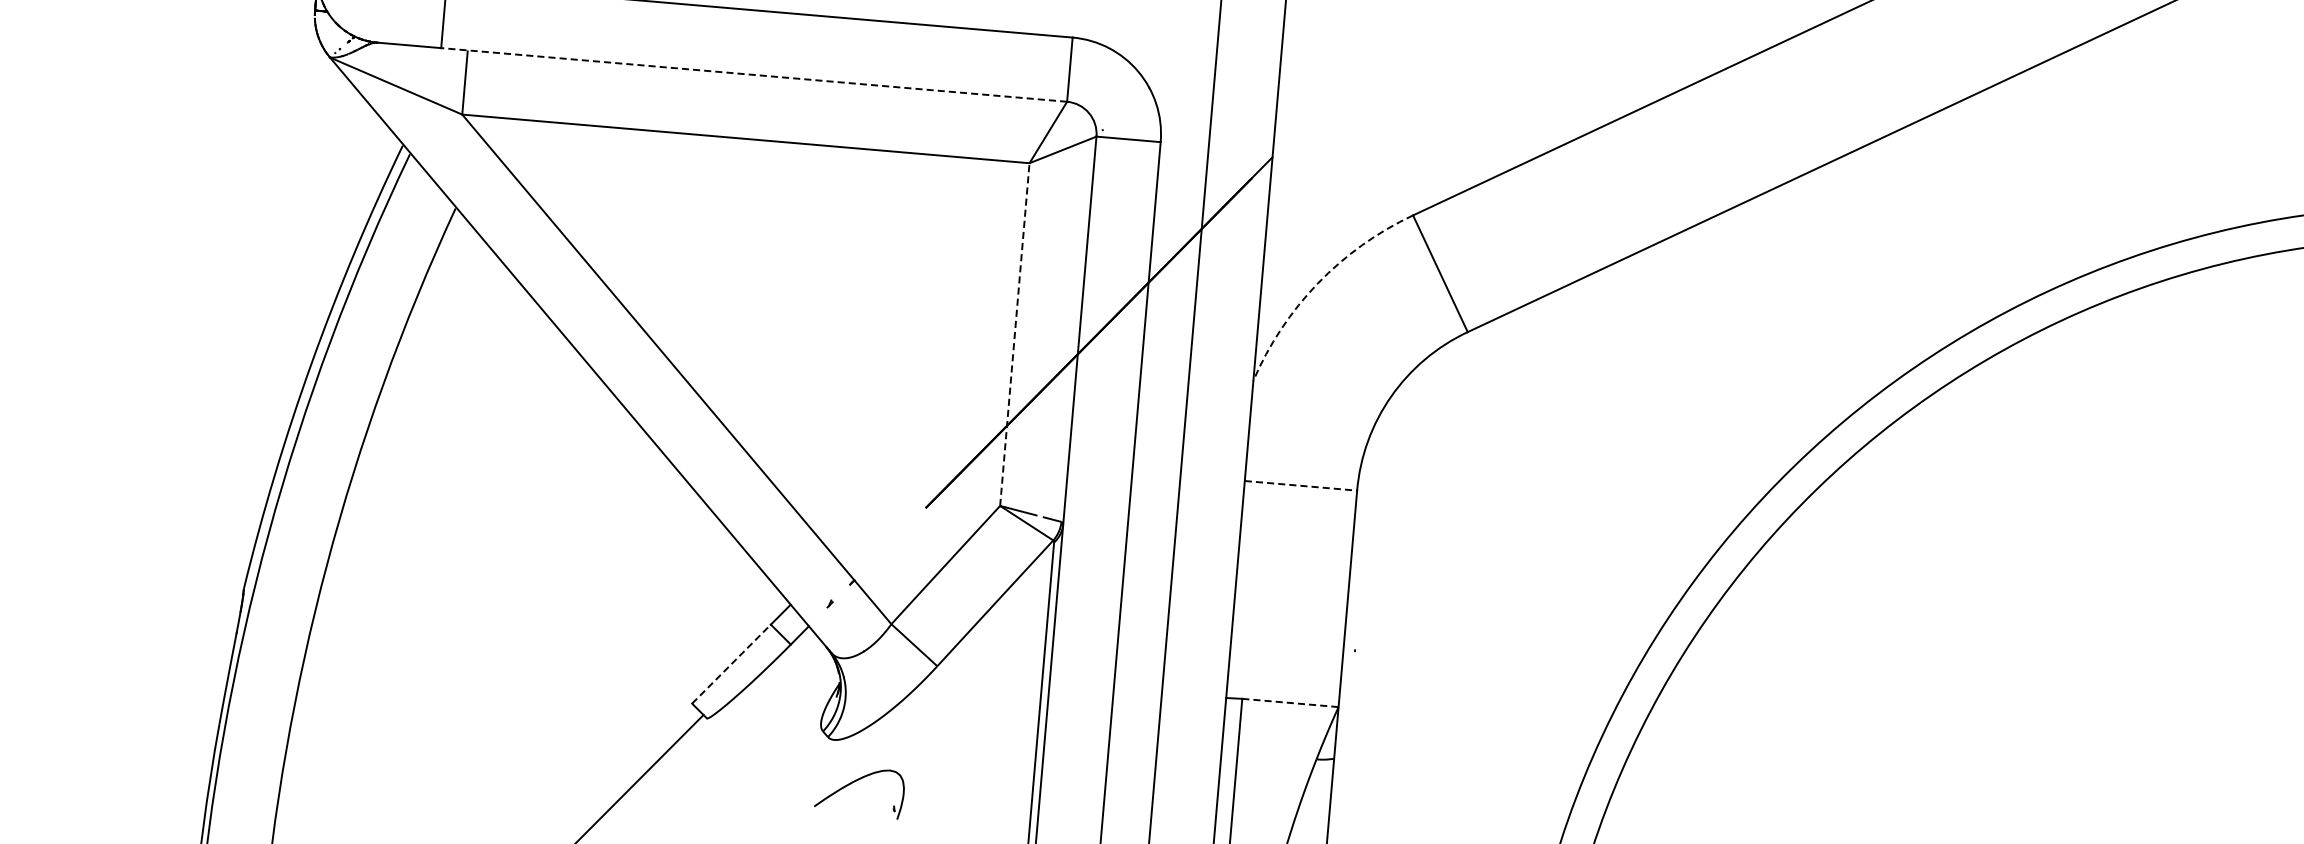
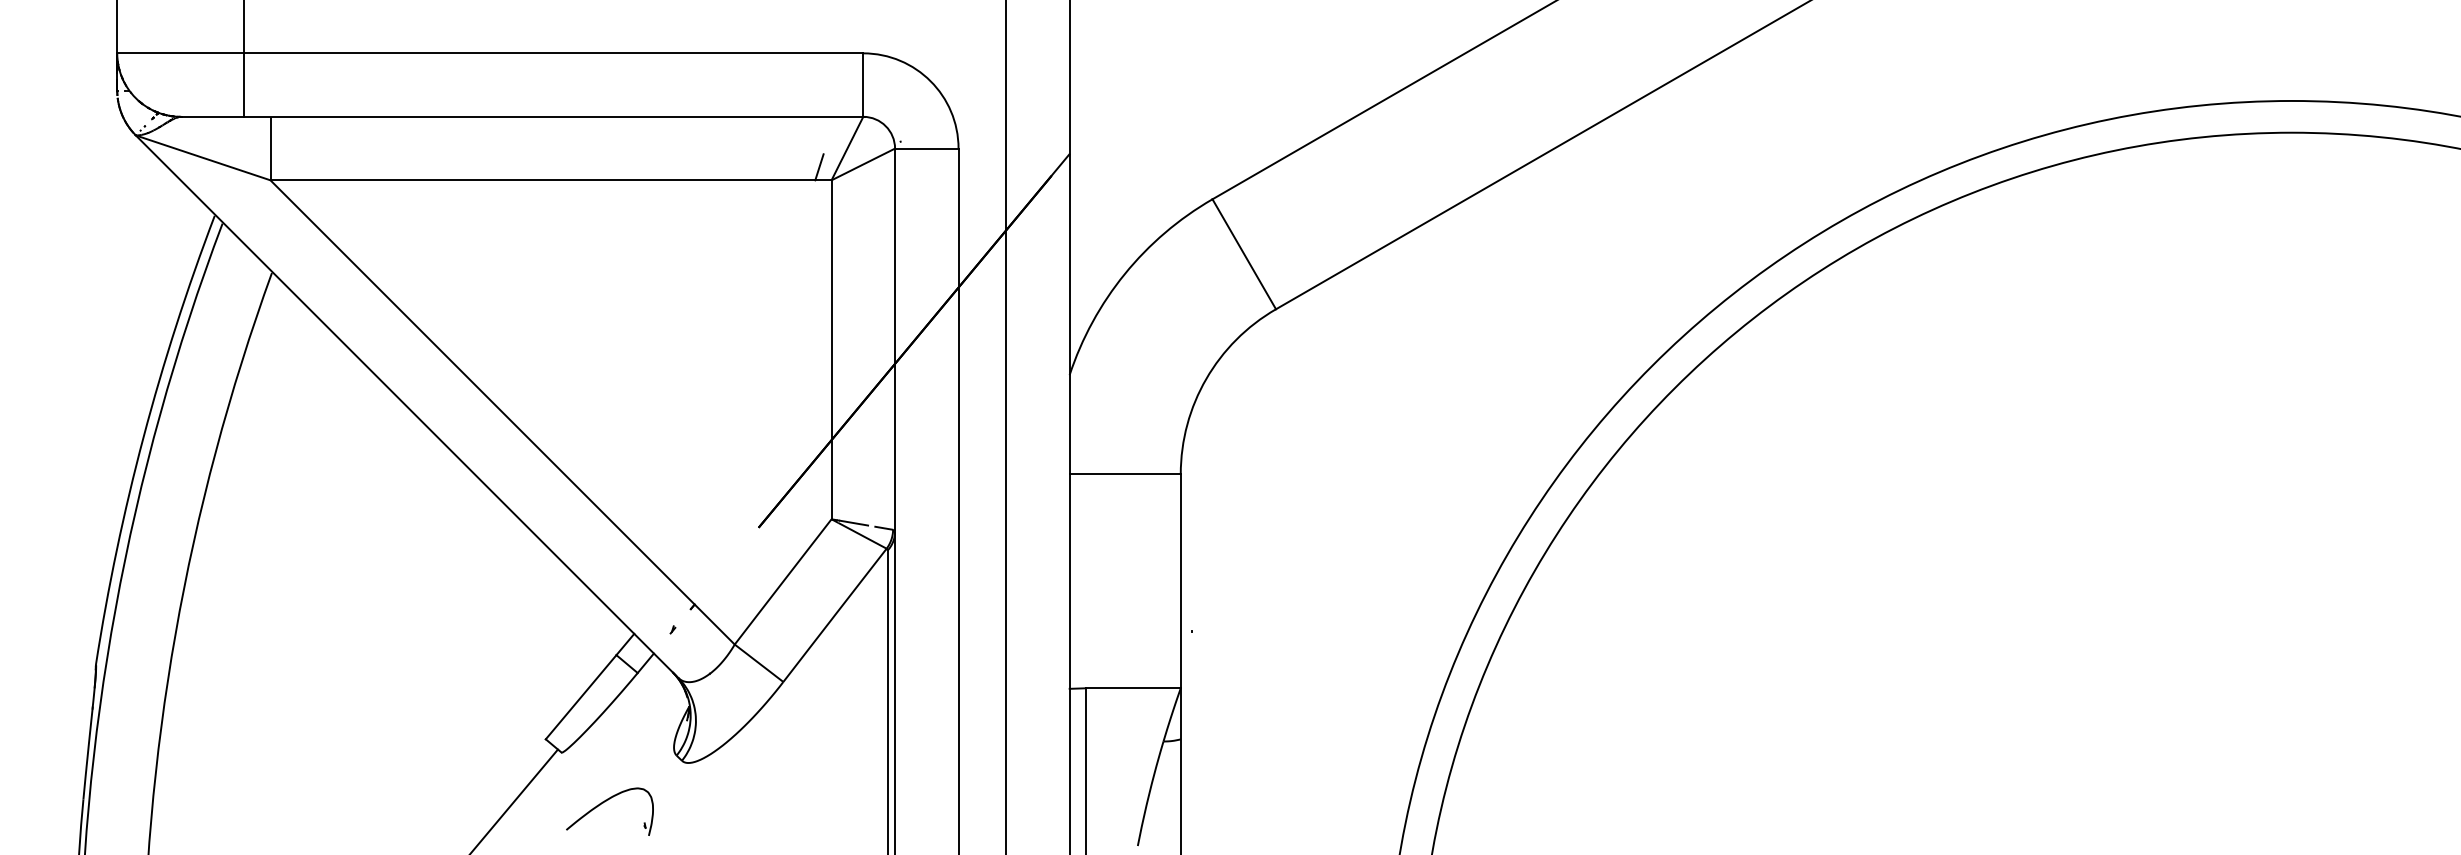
line: (753, 74) -> (553, 116), dashed -> solid
line: (1018, 149) -> (819, 167), added
arc: (1317, 283) -> (1124, 274), dashed -> solid
line: (1014, 334) -> (831, 349), dashed -> solid
line: (1301, 486) -> (1125, 474), dashed -> solid
line: (731, 664) -> (581, 697), dashed -> solid
line: (1290, 703) -> (1133, 688), dashed -> solid
part: (854, 782) -> (603, 803), moved

